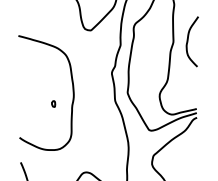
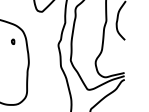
part: (53, 103) -> (13, 41), moved

